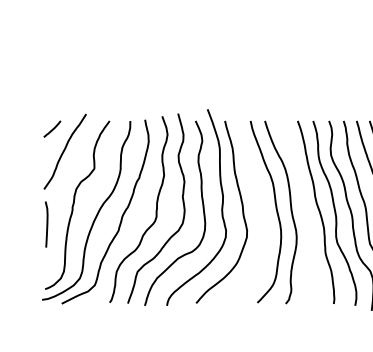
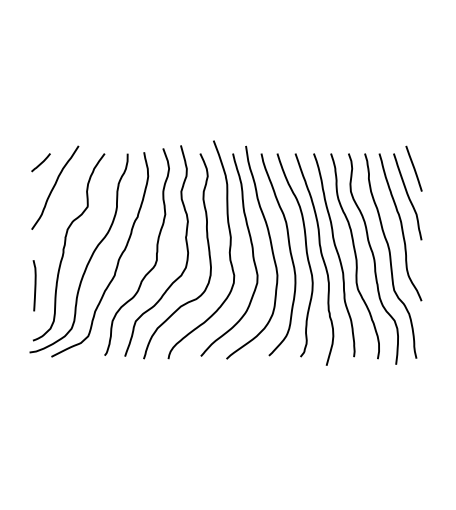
curve: (258, 204) -> (270, 246), added
curve: (304, 214) -> (321, 257), added
curve: (46, 224) -> (34, 285), moved

